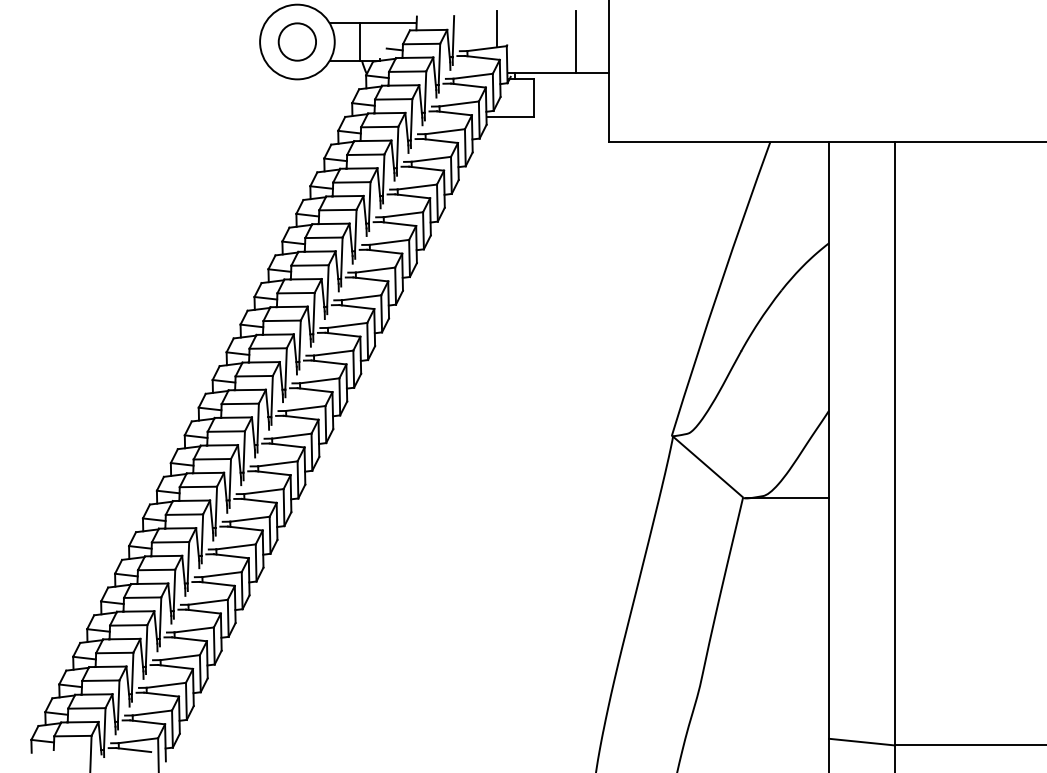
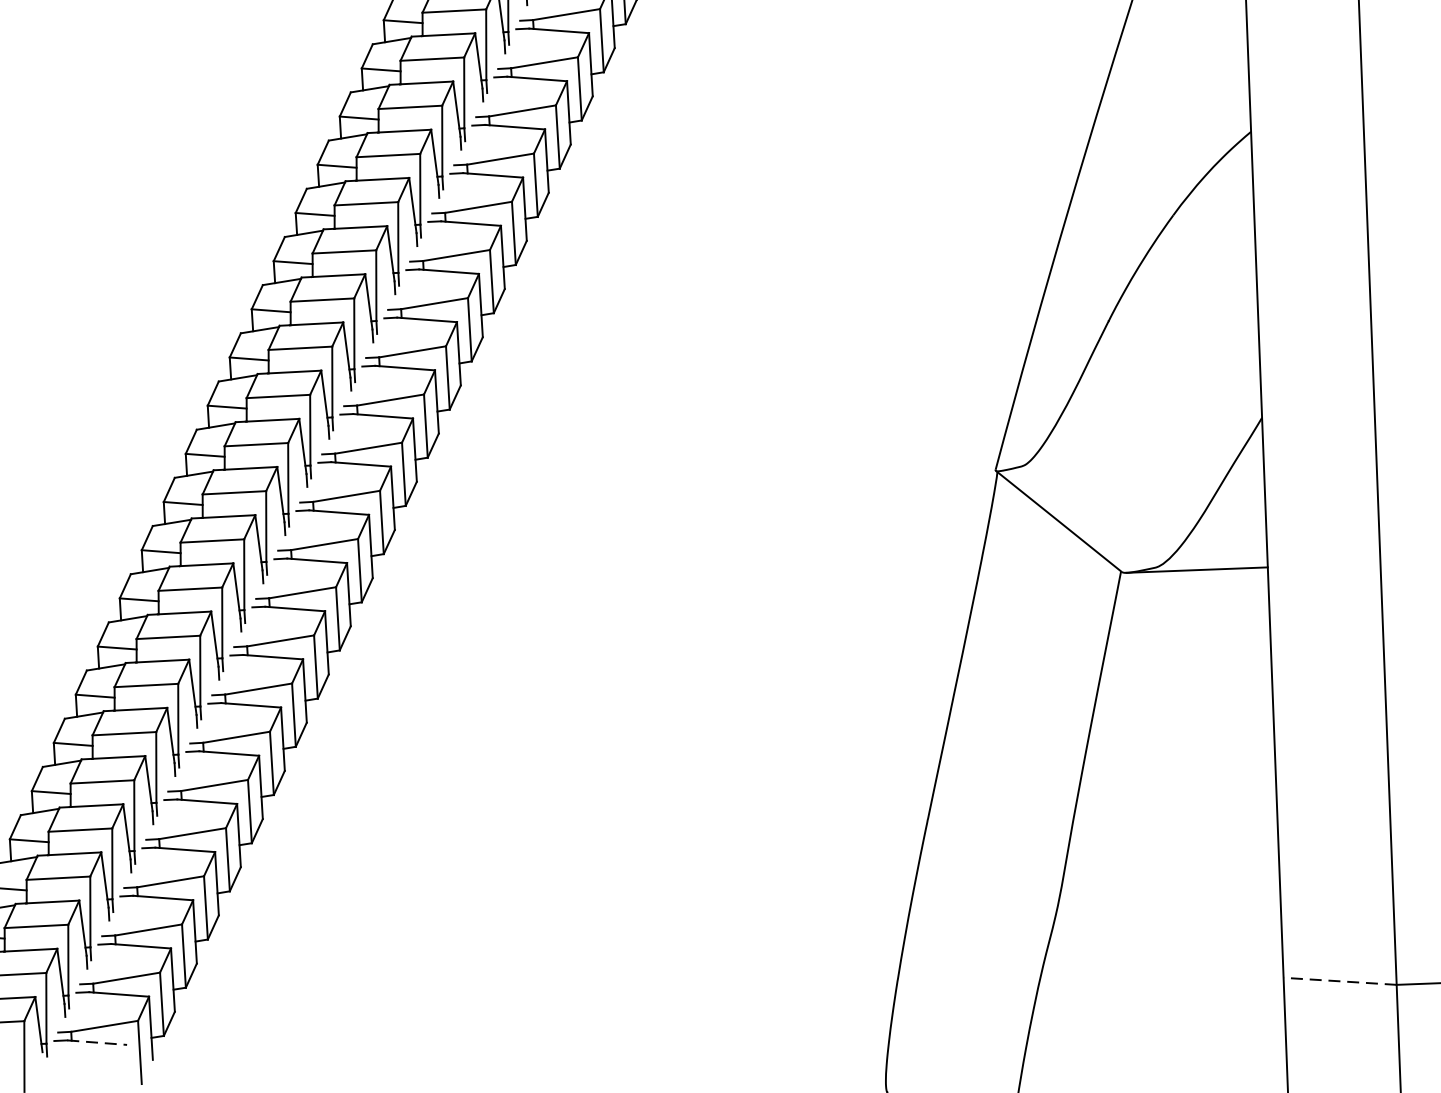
line: (861, 742) -> (1339, 982), solid -> dashed
line: (133, 750) -> (96, 1043), solid -> dashed

